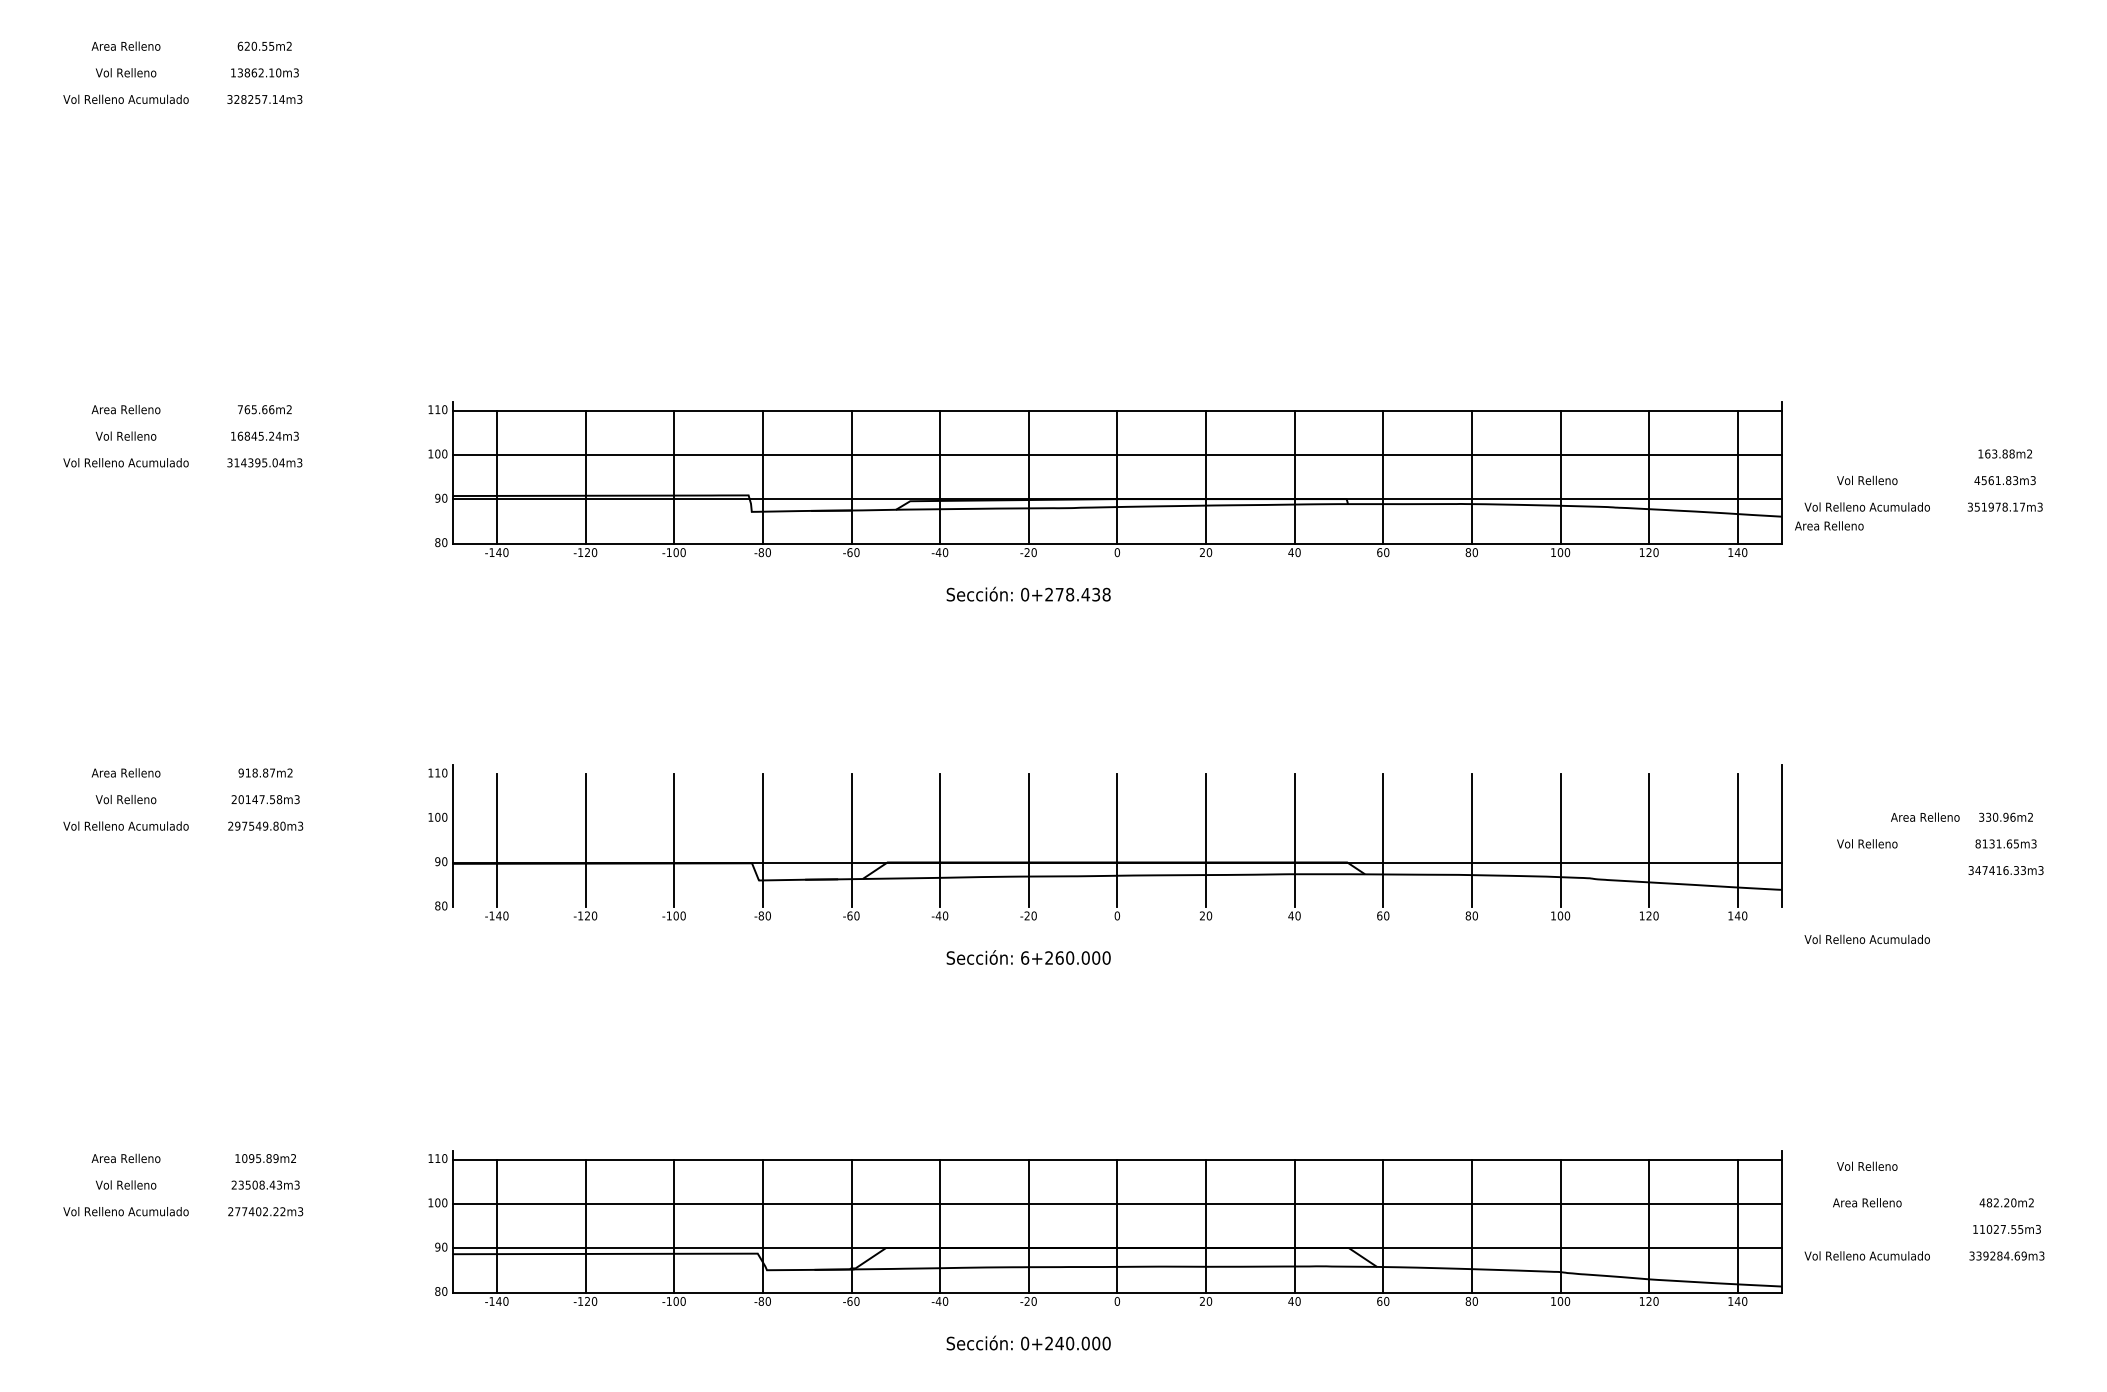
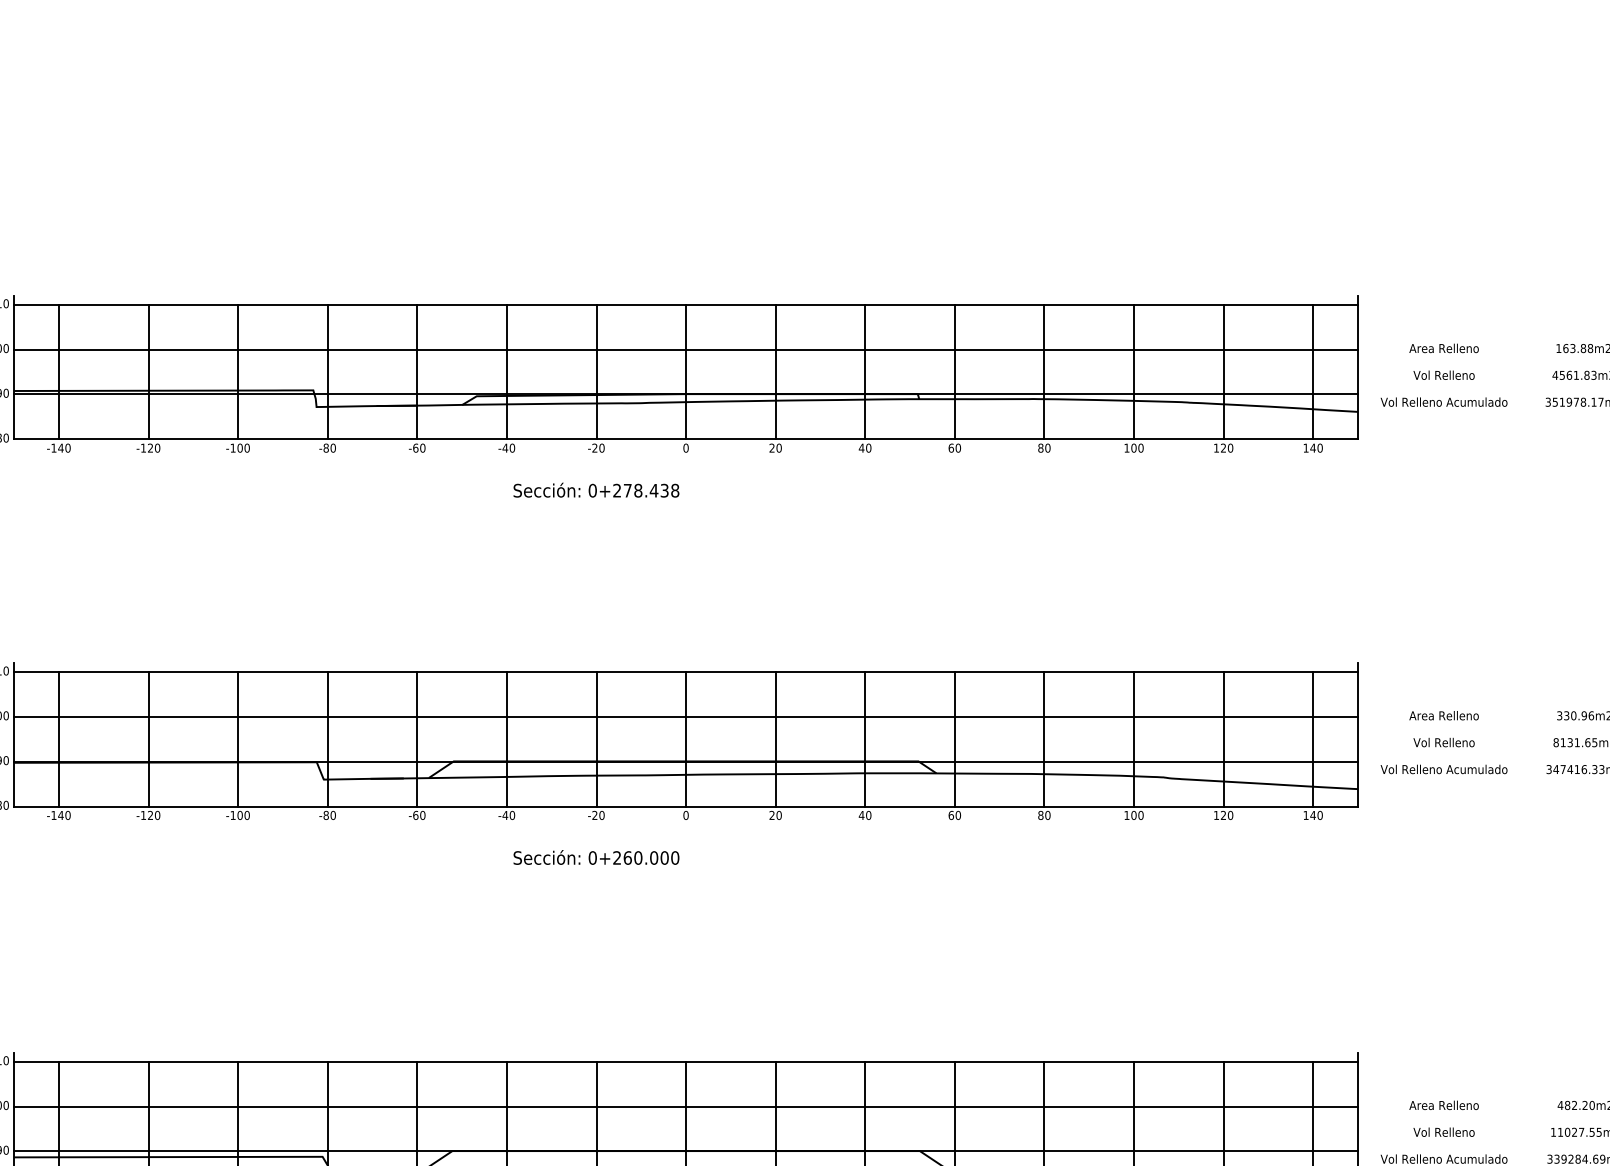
text: (1829, 525) -> (1444, 348), moved
line: (1117, 774) -> (686, 672), added
text: (1925, 816) -> (1444, 714), moved
line: (1117, 818) -> (686, 716), added
line: (1117, 907) -> (686, 806), added
text: (1866, 939) -> (1443, 769), moved
text: (1025, 957) -> (593, 857), 6+260.000 -> 0+260.000
text: (1867, 1165) -> (1444, 1131), moved

